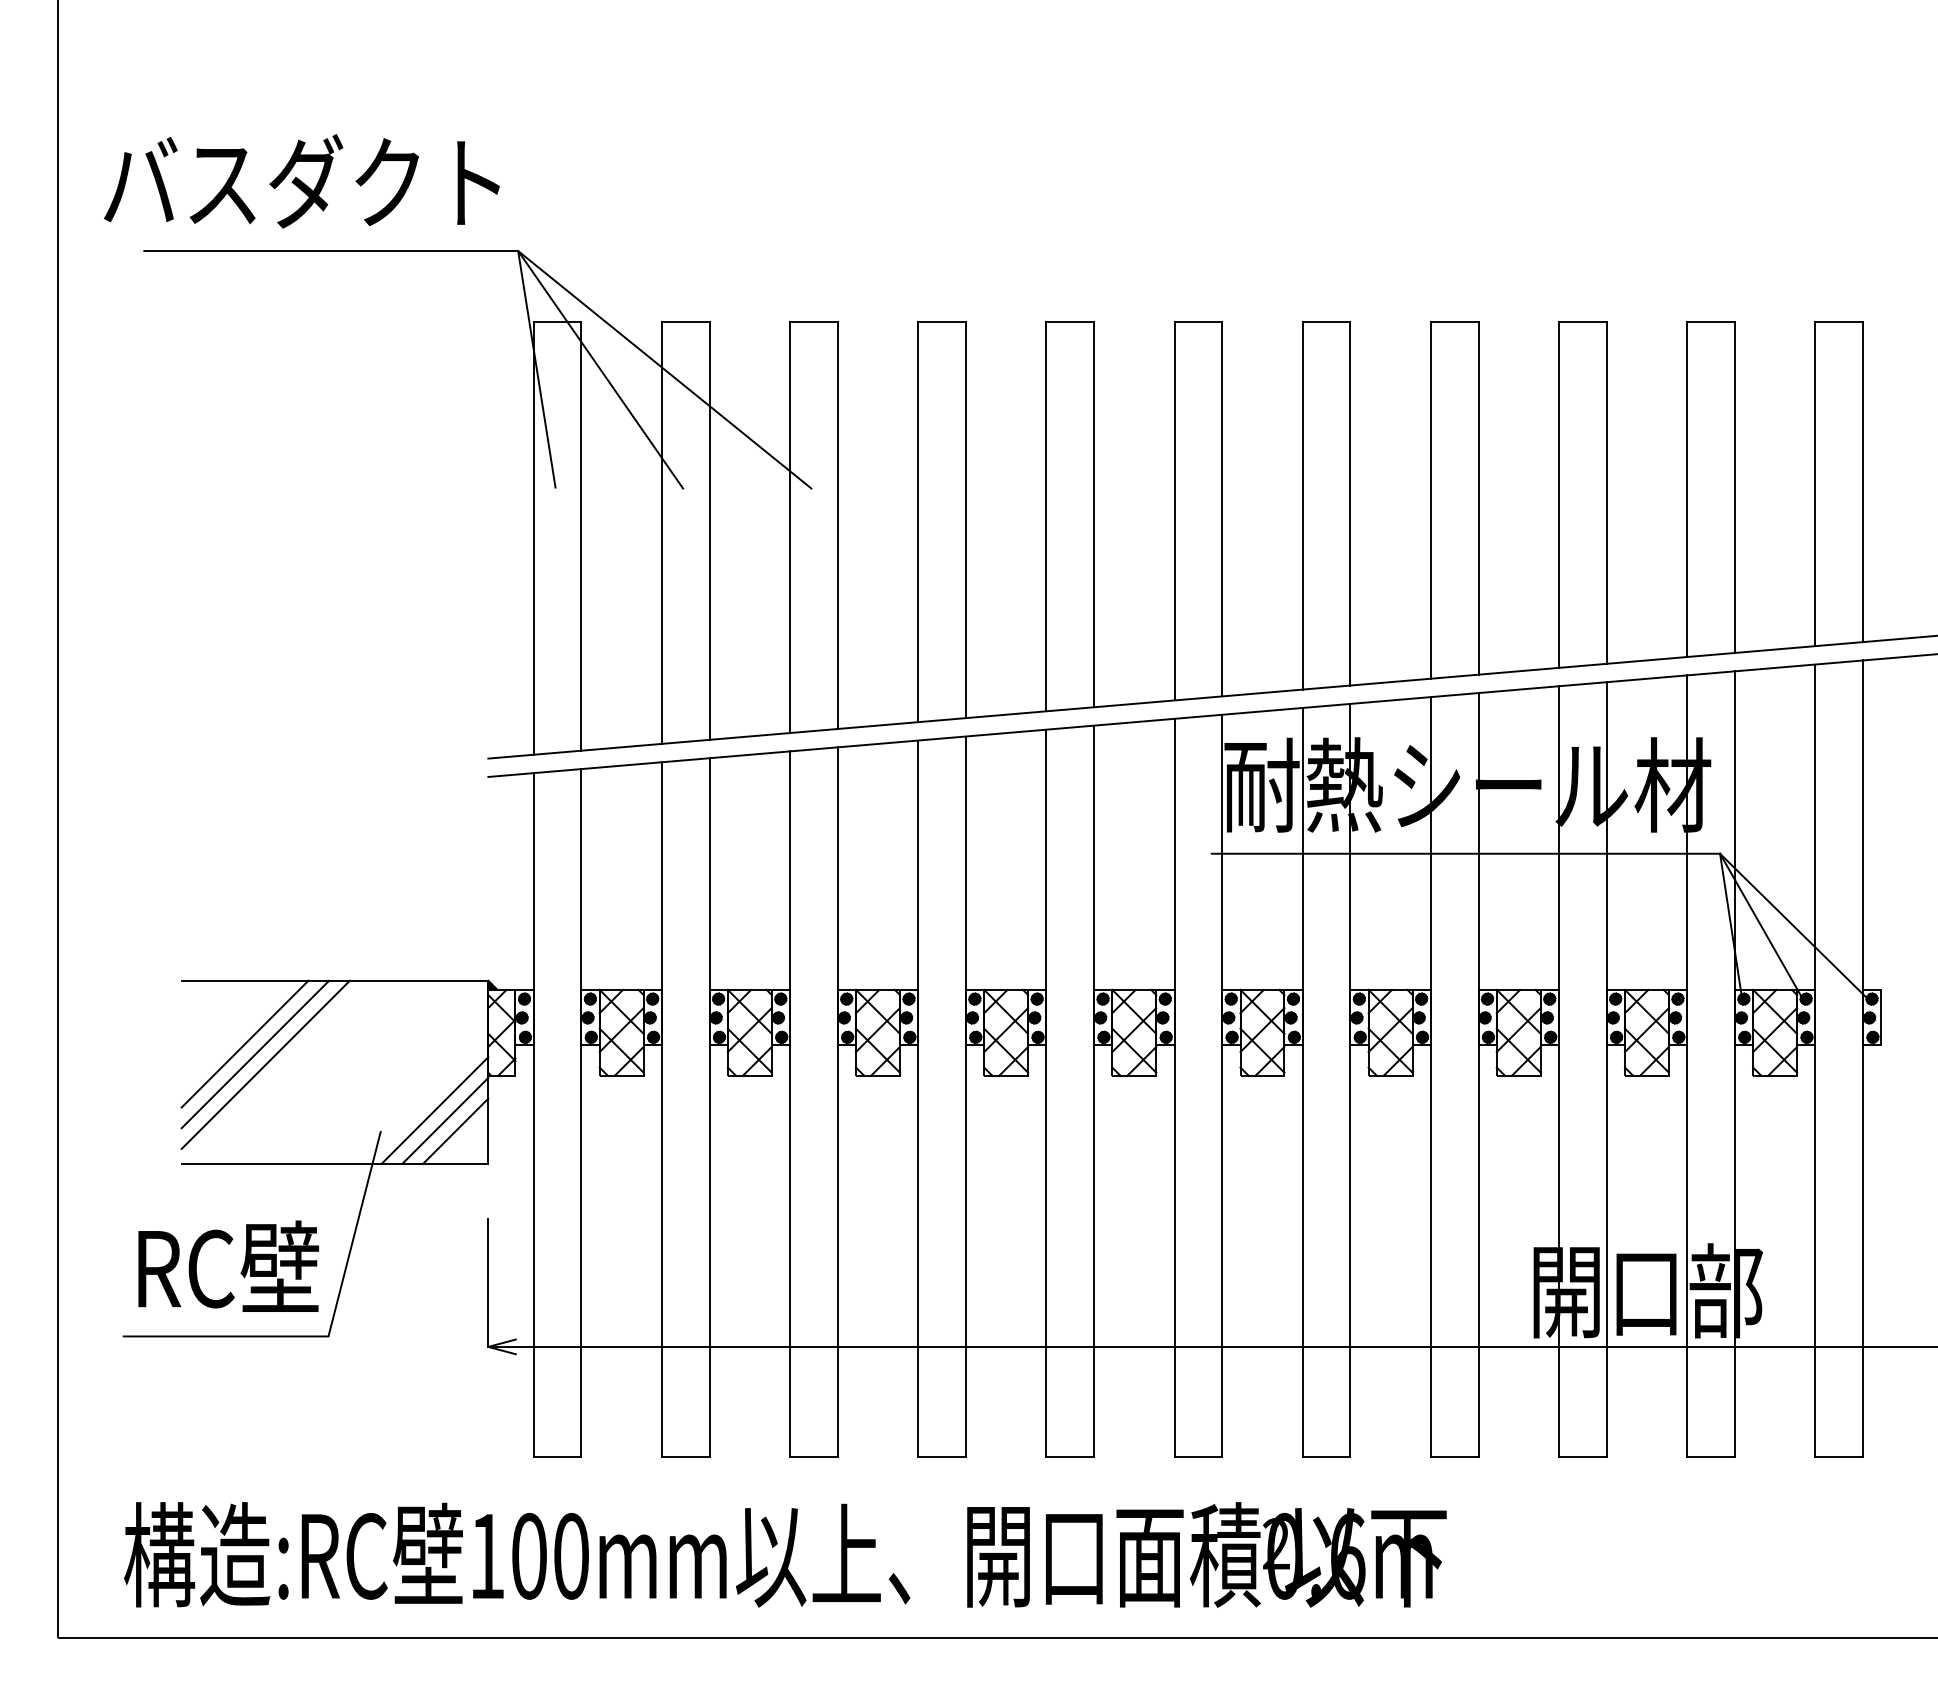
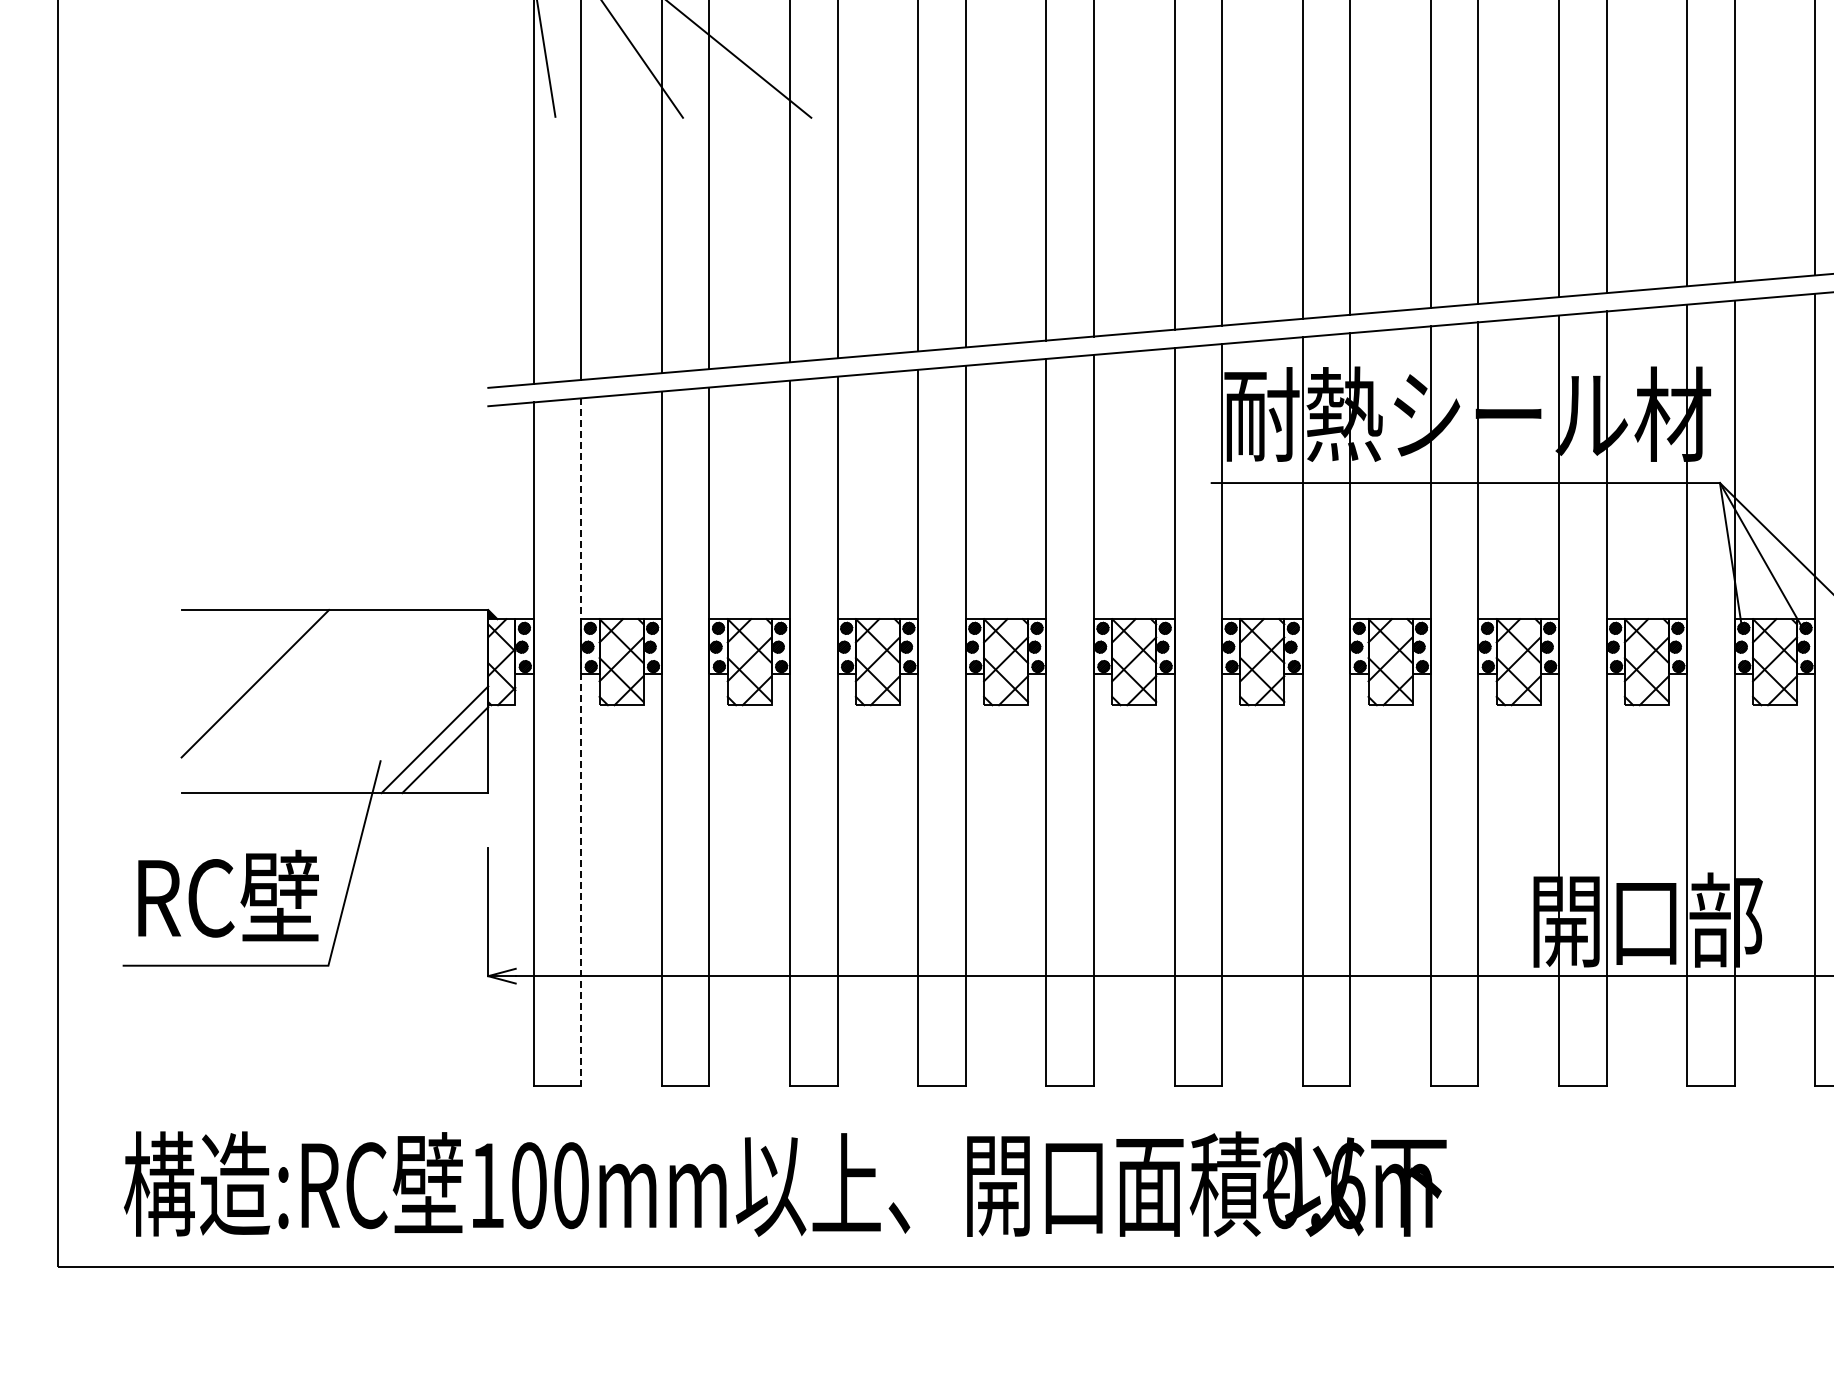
line: (244, 1043) -> (244, 672), removed
line: (265, 1064) -> (265, 693), removed
line: (581, 1112) -> (581, 741), solid -> dashed
line: (455, 1130) -> (455, 759), removed

